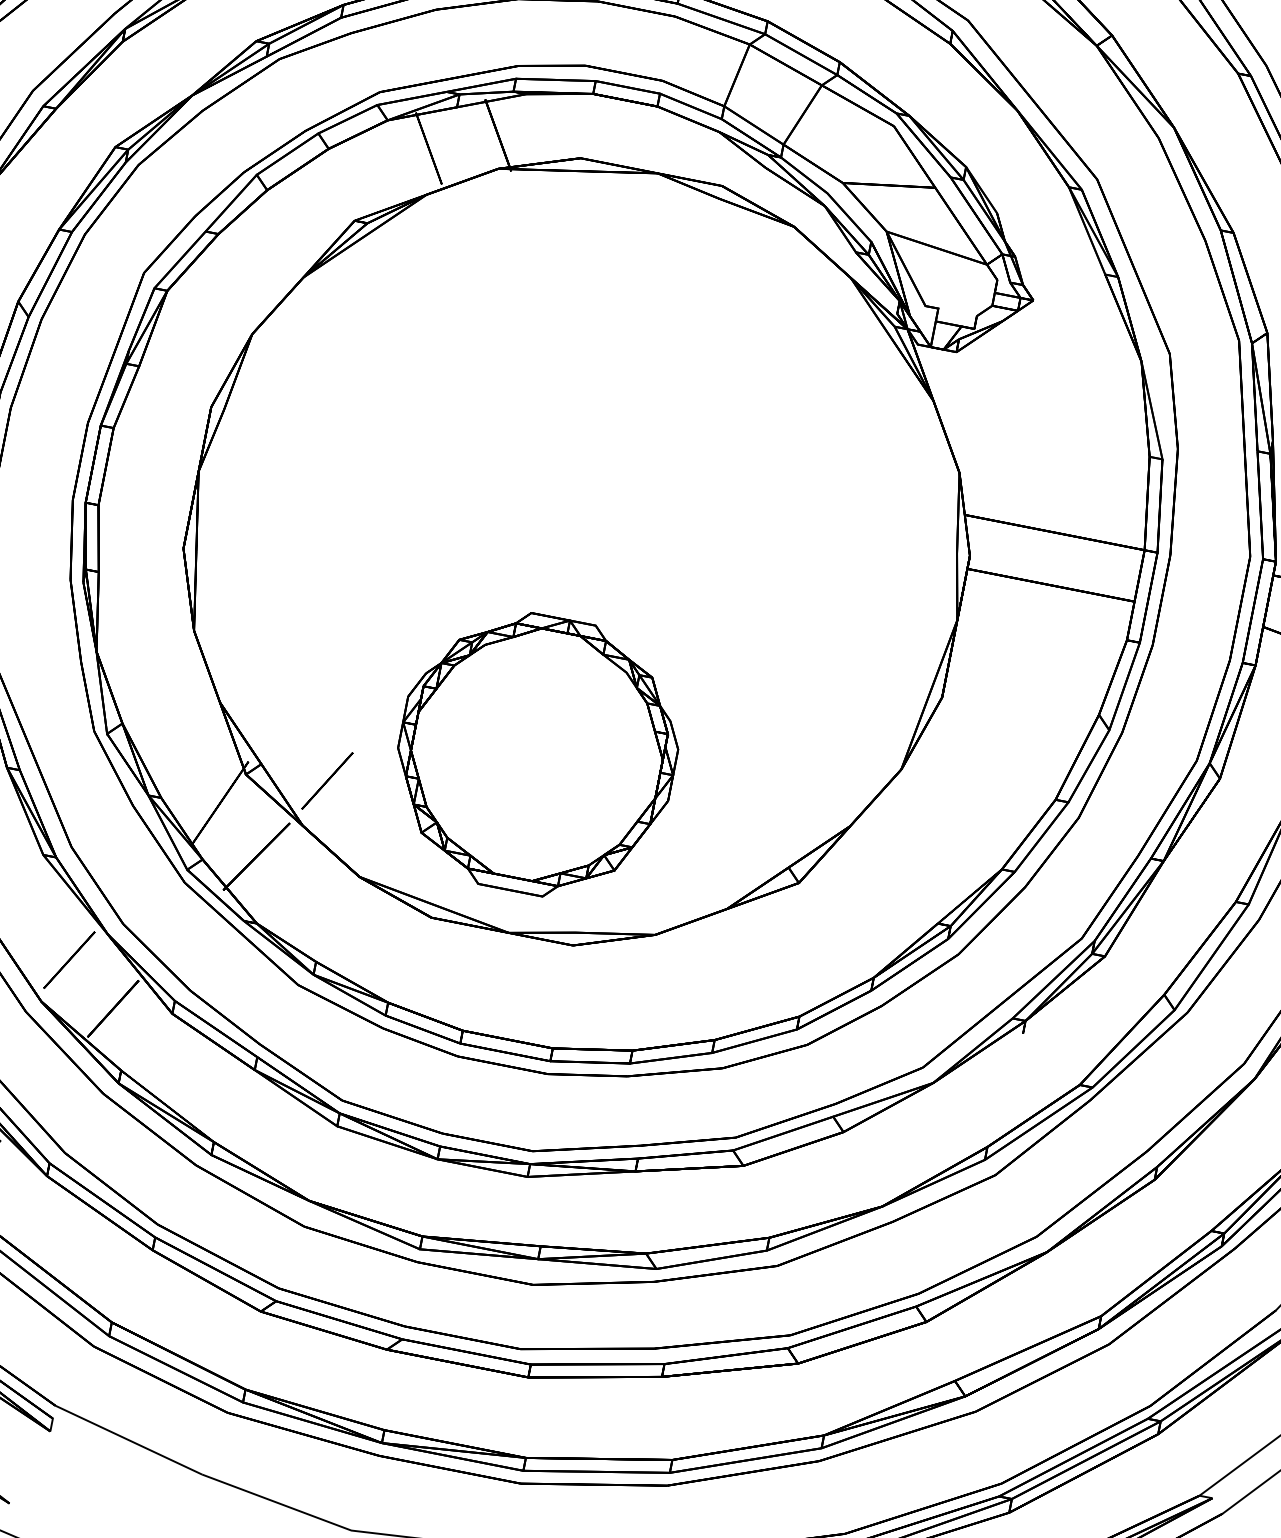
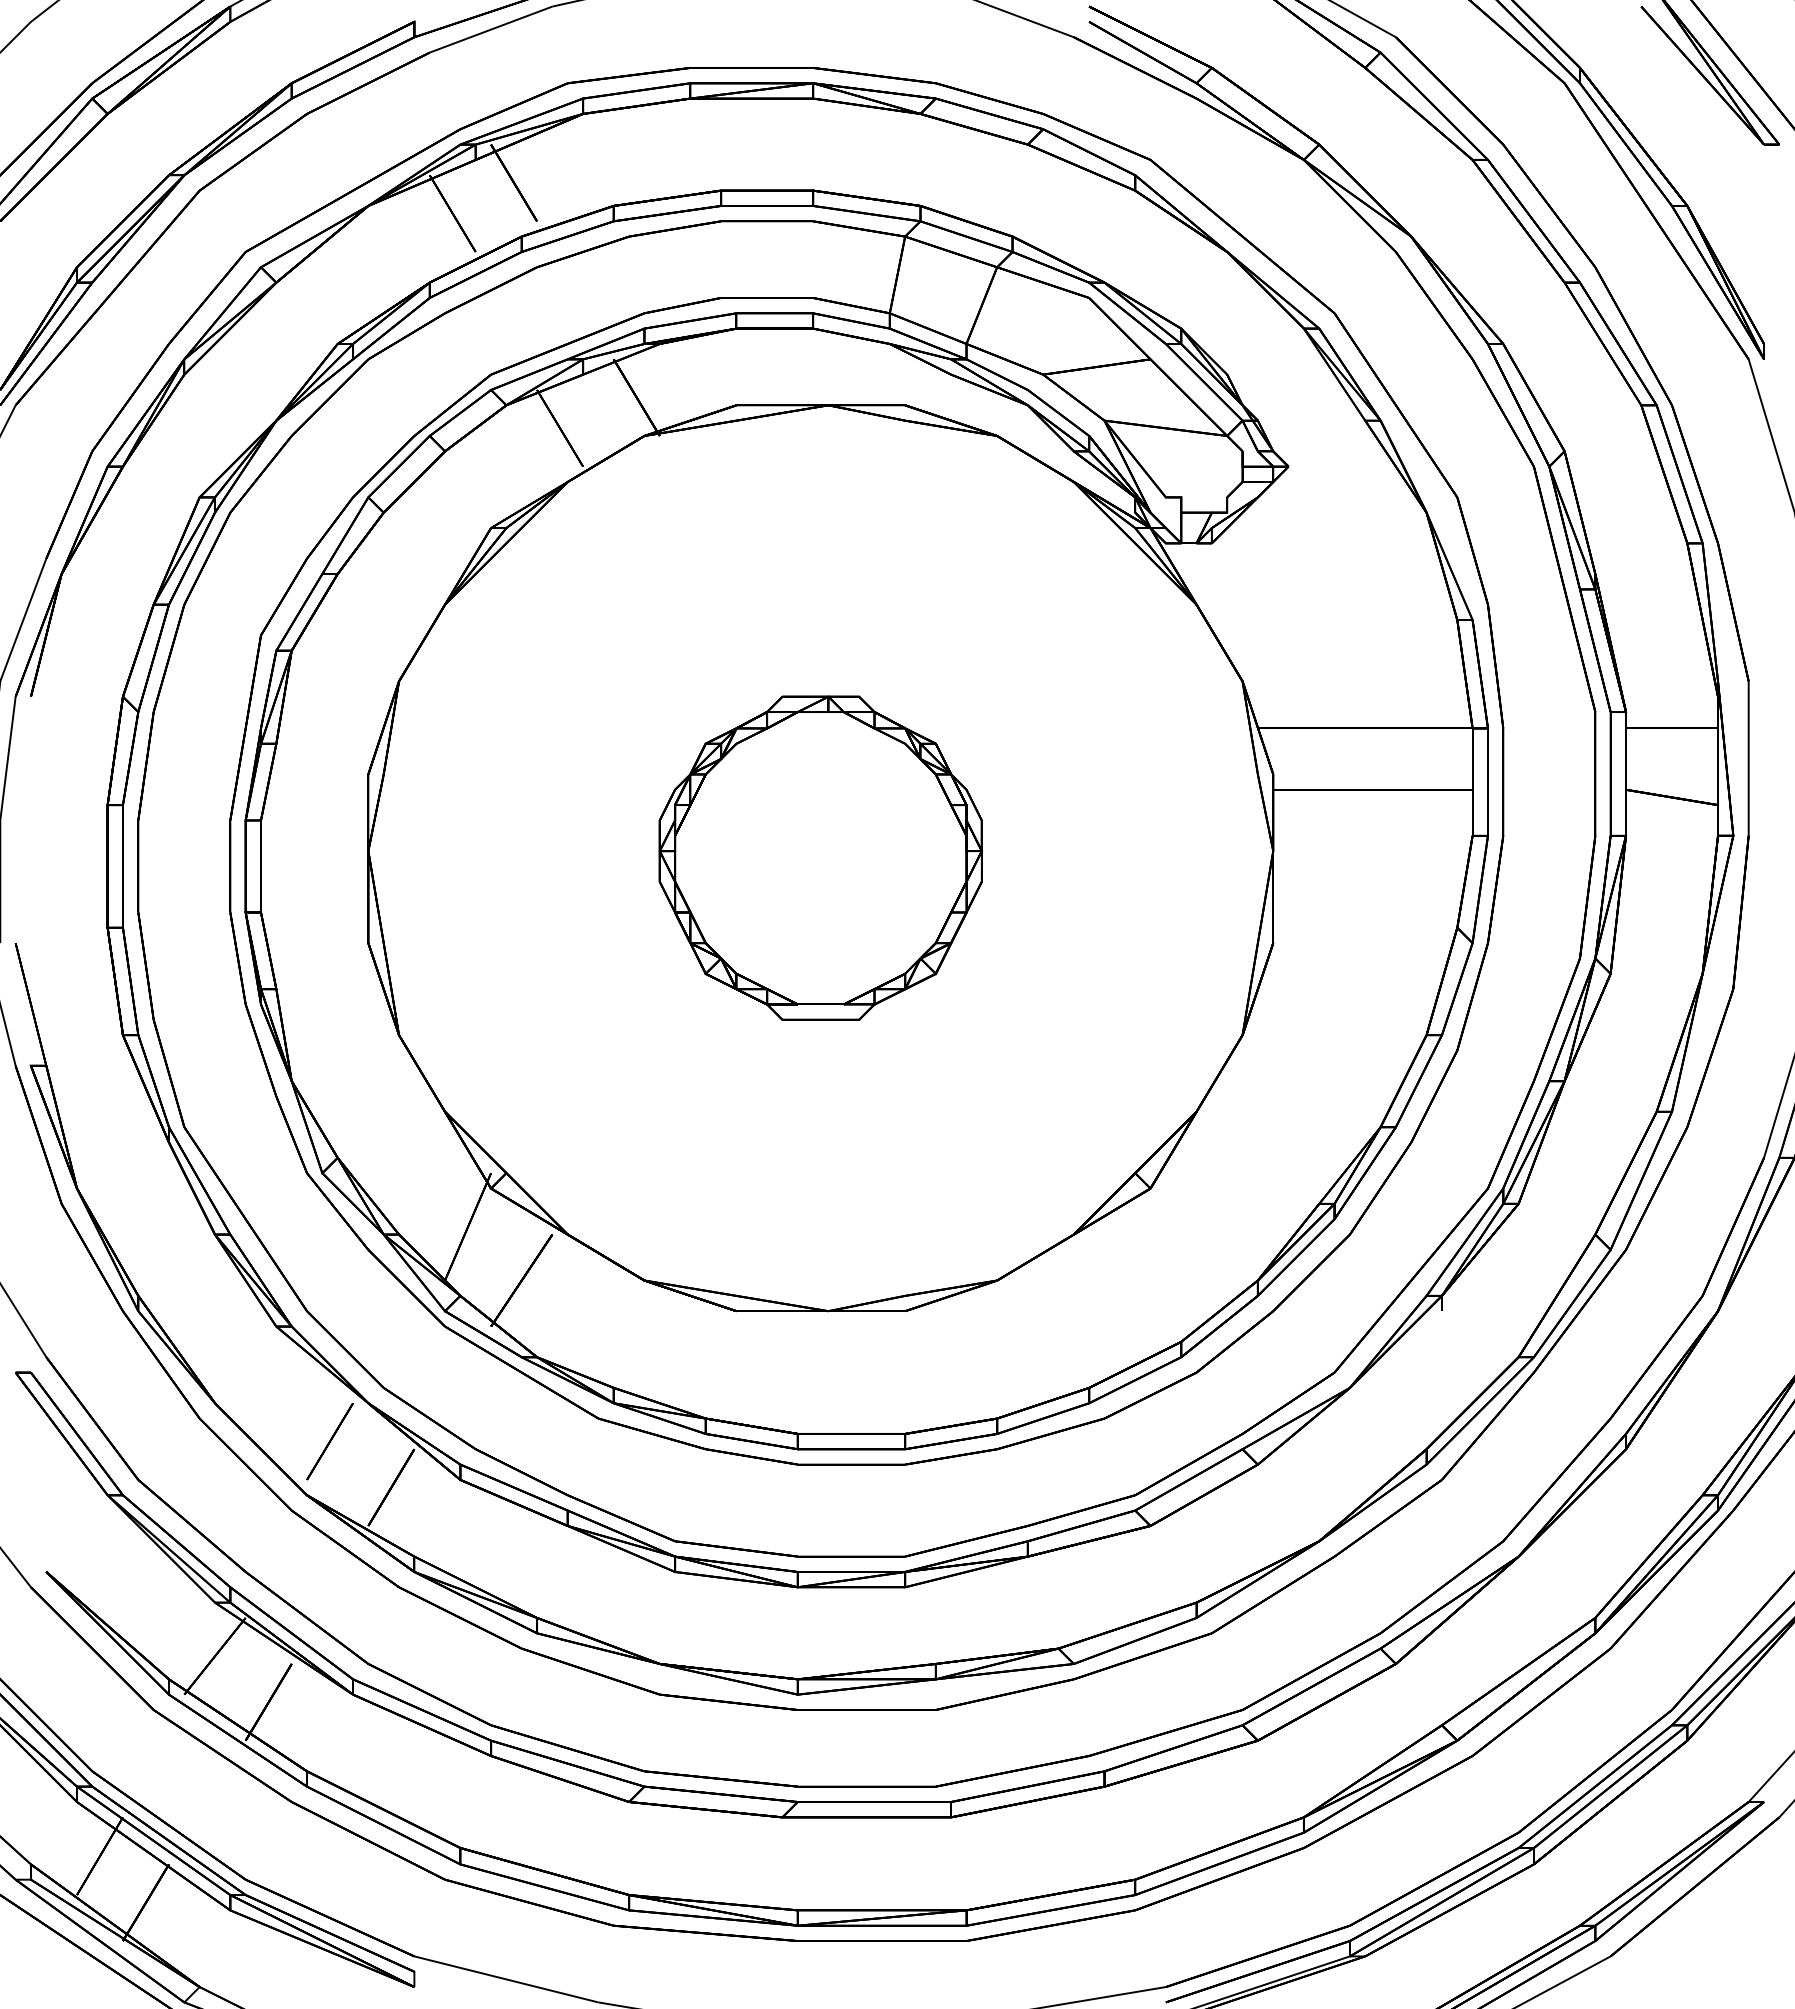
part: (536, 754) -> (820, 857), moved
line: (327, 780) -> (585, 1177), removed

